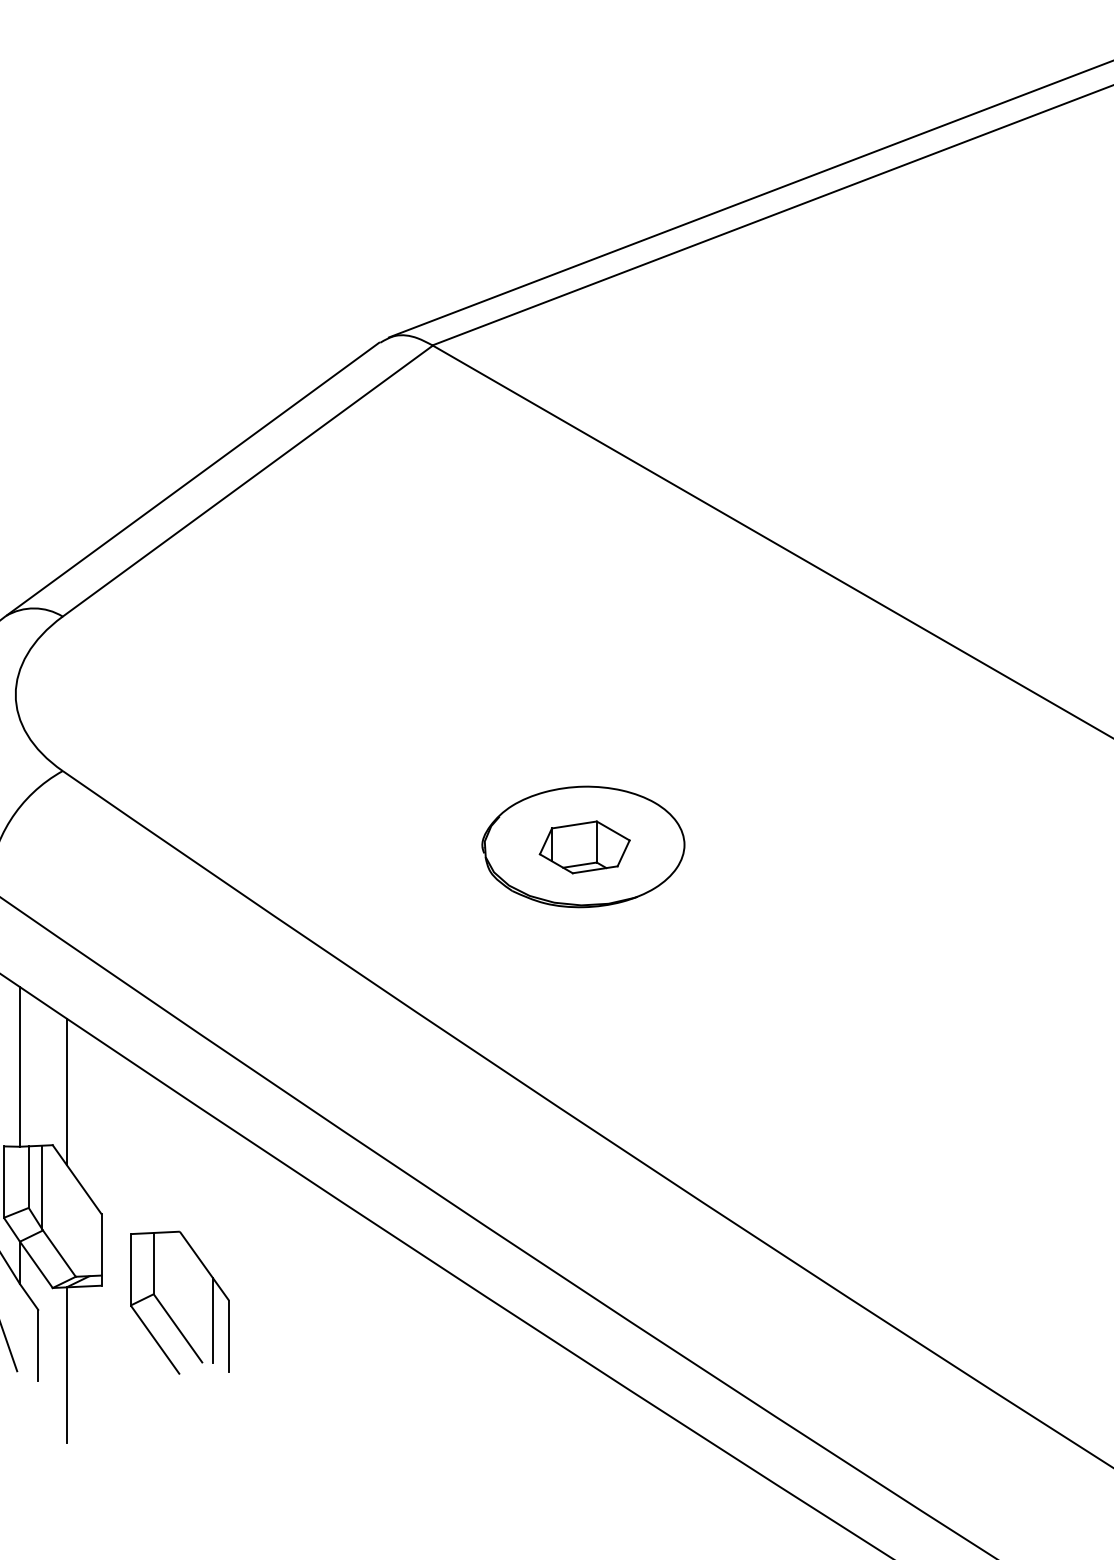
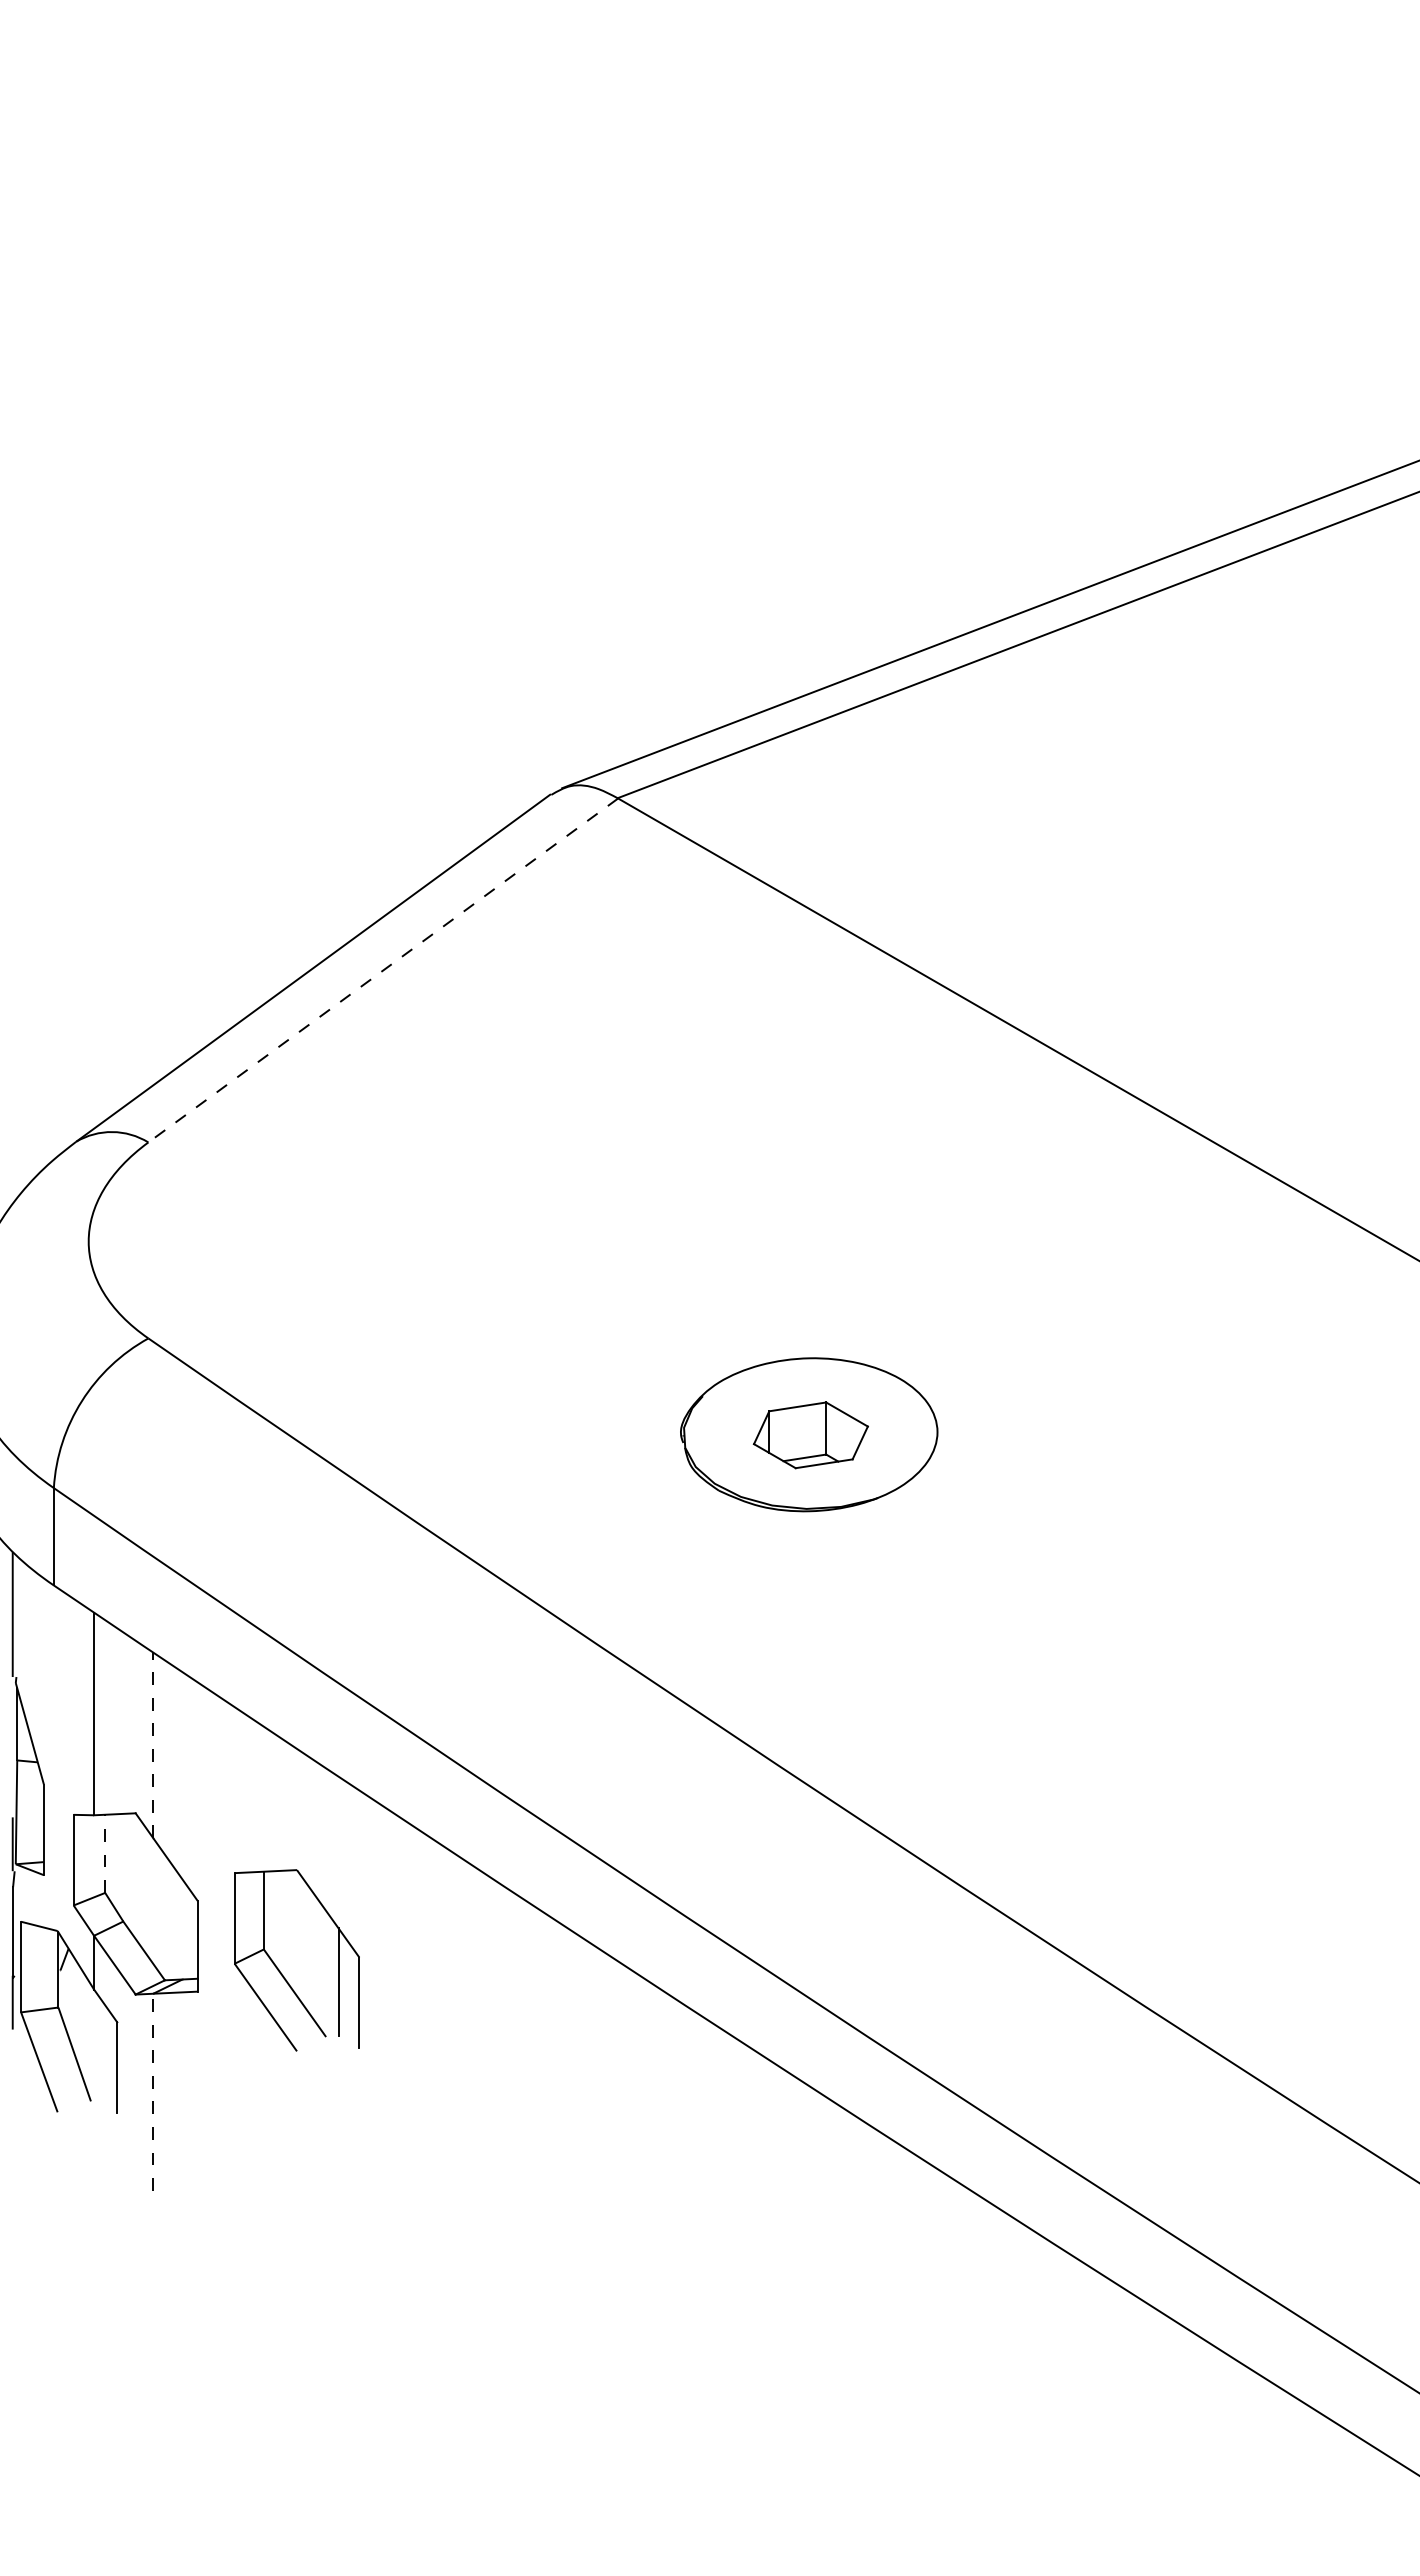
line: (247, 481) -> (382, 970), solid -> dashed
line: (66, 1091) -> (153, 1745), solid -> dashed
line: (28, 1176) -> (105, 1853), solid -> dashed
line: (41, 1187) -> (121, 1866), removed
part: (168, 1313) -> (282, 1973), moved
line: (66, 1365) -> (153, 2092), solid -> dashed

